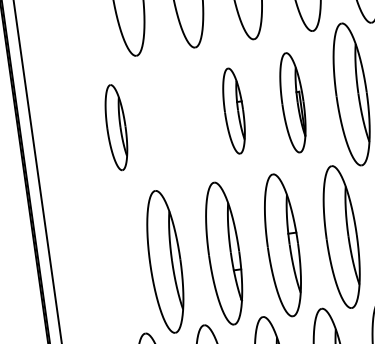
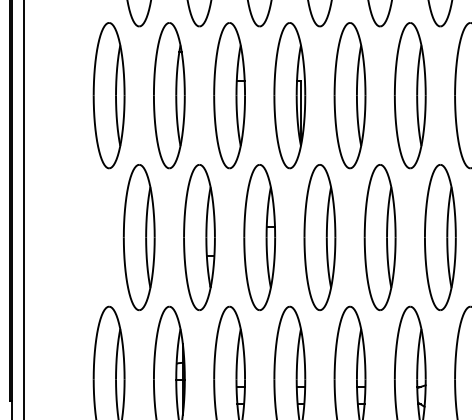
part: (292, 102) -> (289, 95), size x1.43
part: (233, 110) -> (229, 95), size x1.67
part: (175, 119) -> (169, 95), added
part: (115, 127) -> (108, 95), size x1.67

